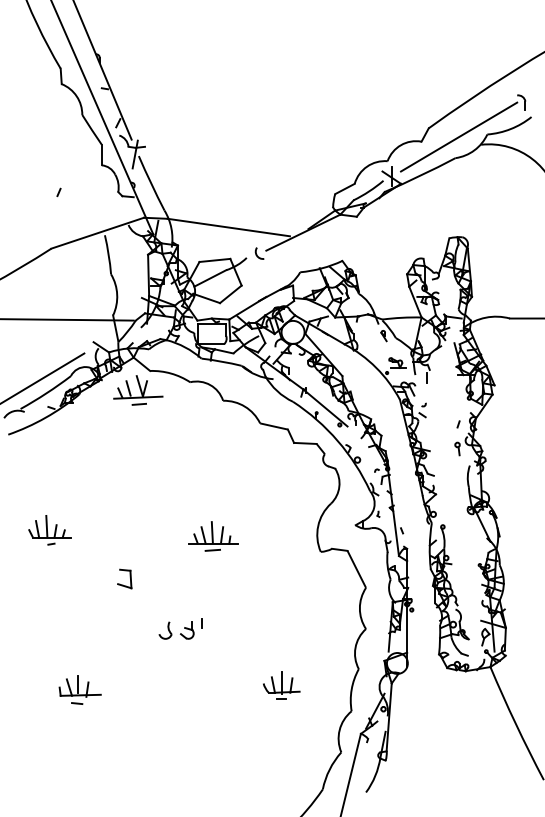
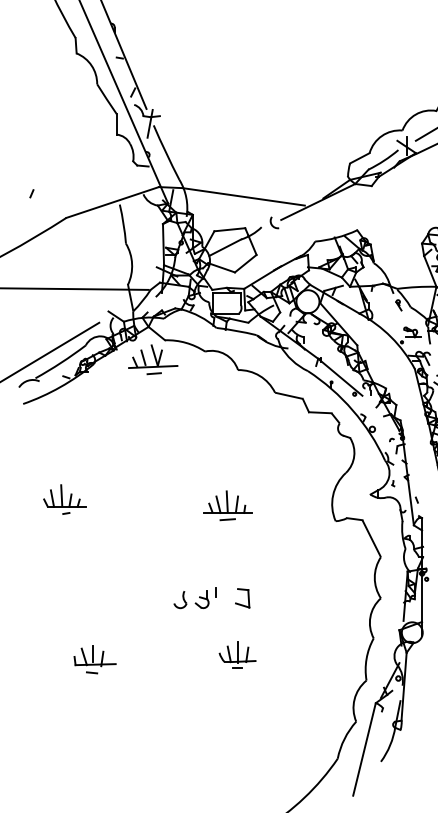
line: (58, 192) -> (31, 193), moved
part: (124, 578) -> (242, 597), moved
part: (281, 685) -> (237, 654), moved

